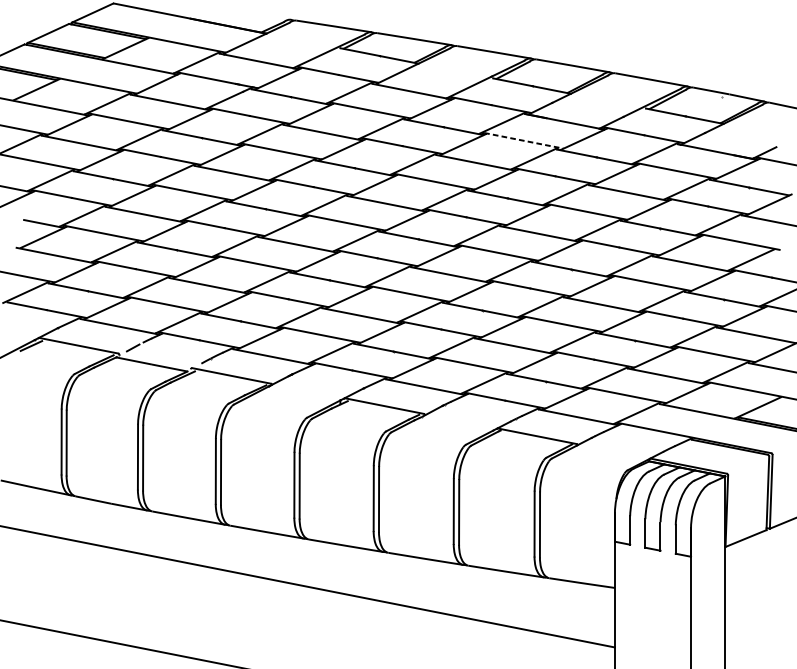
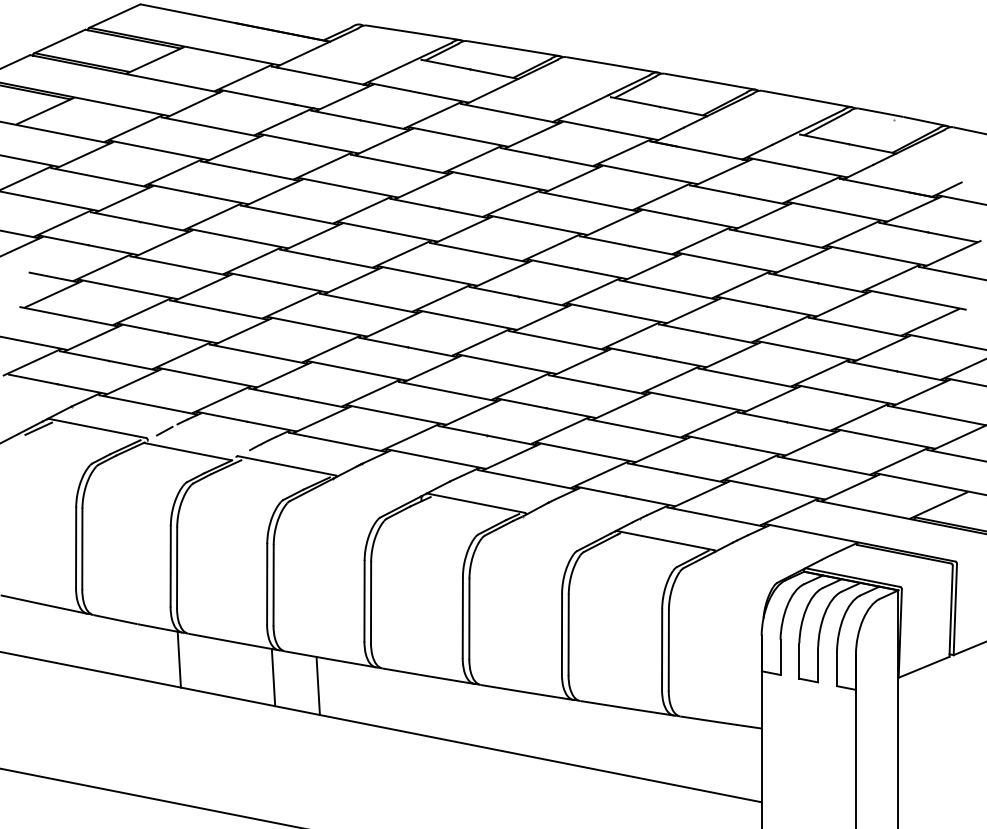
line: (523, 140) -> (648, 174), dashed -> solid
line: (144, 532) -> (178, 659), added
line: (220, 546) -> (273, 677), added
line: (256, 553) -> (317, 685), added

